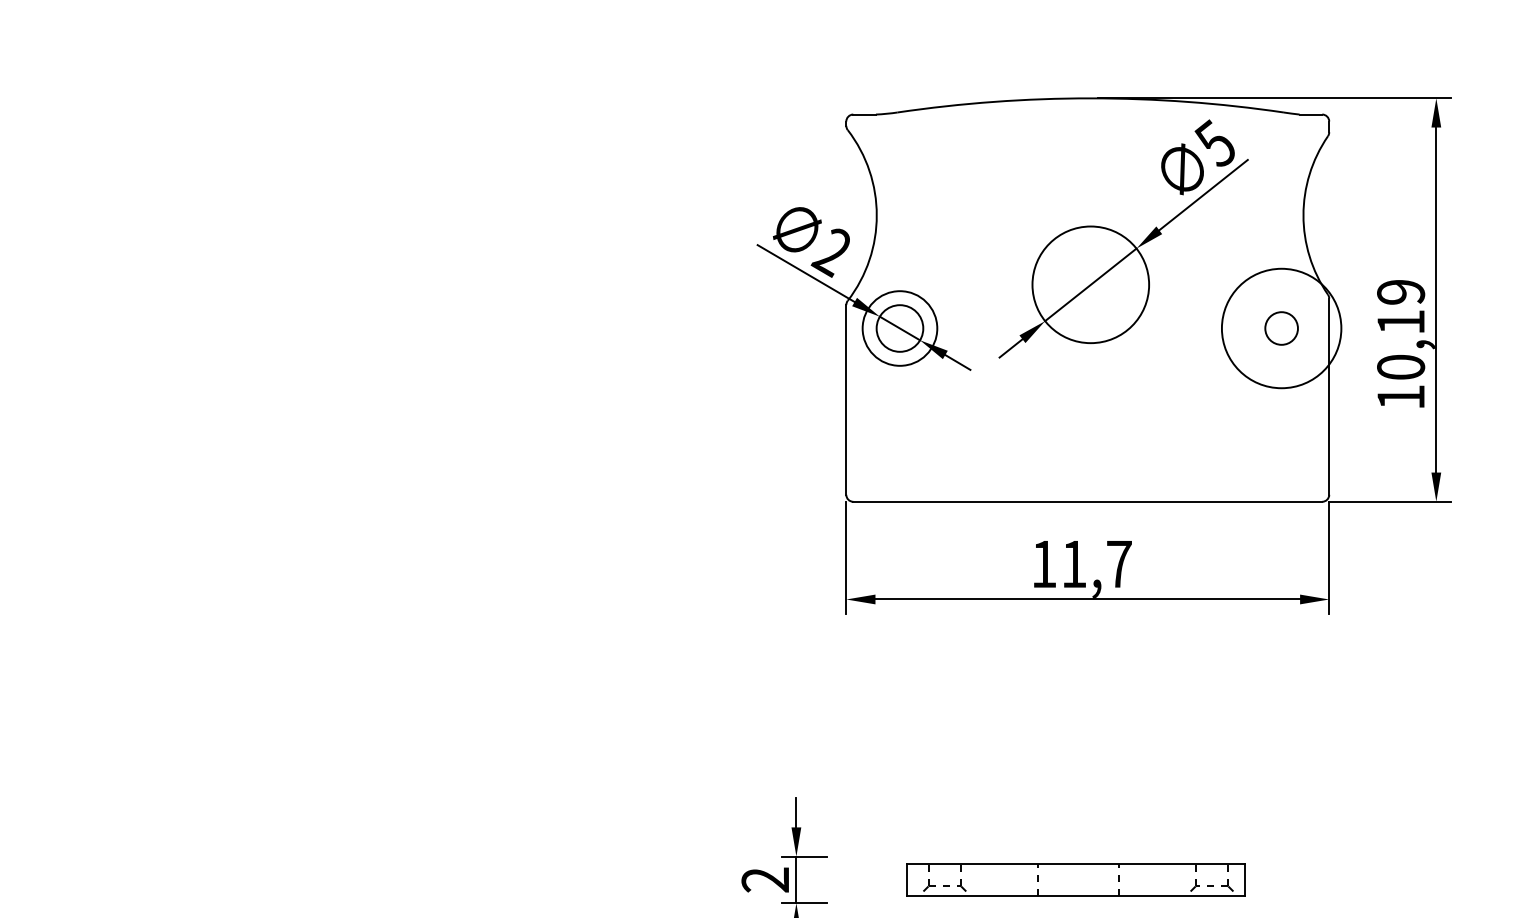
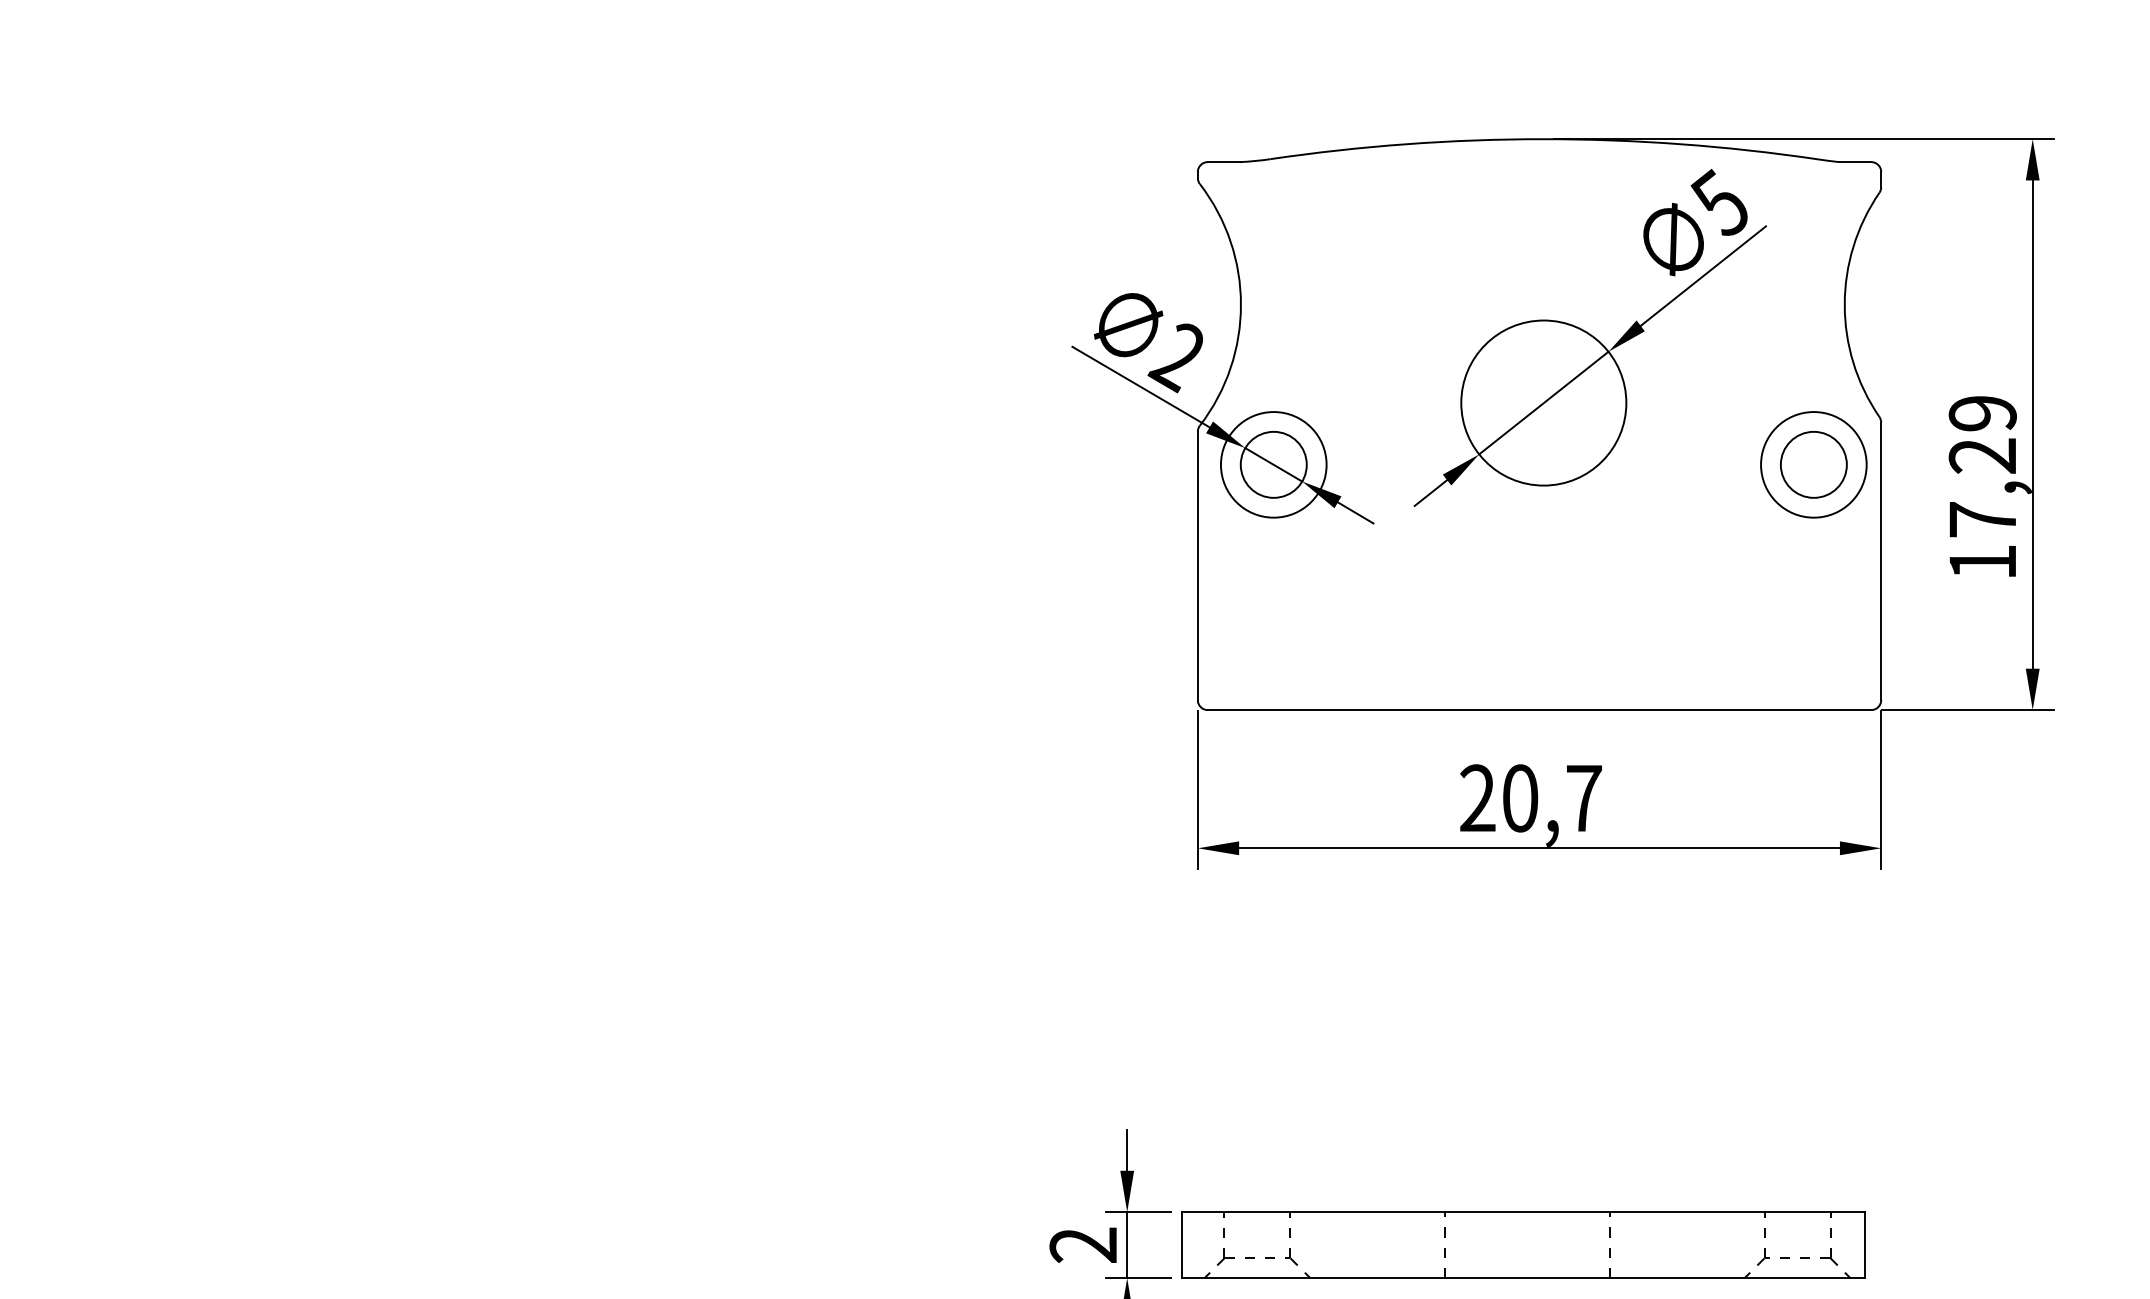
circle: (1281, 328) -> (1813, 464), size x0.62
circle: (1281, 328) -> (1813, 464), size x1.43
text: (1400, 344) -> (1982, 487), 10,19 -> 17,29
text: (1059, 564) -> (1499, 798), 11,7 -> 20,7
part: (1076, 879) -> (1523, 1244), size x1.43

